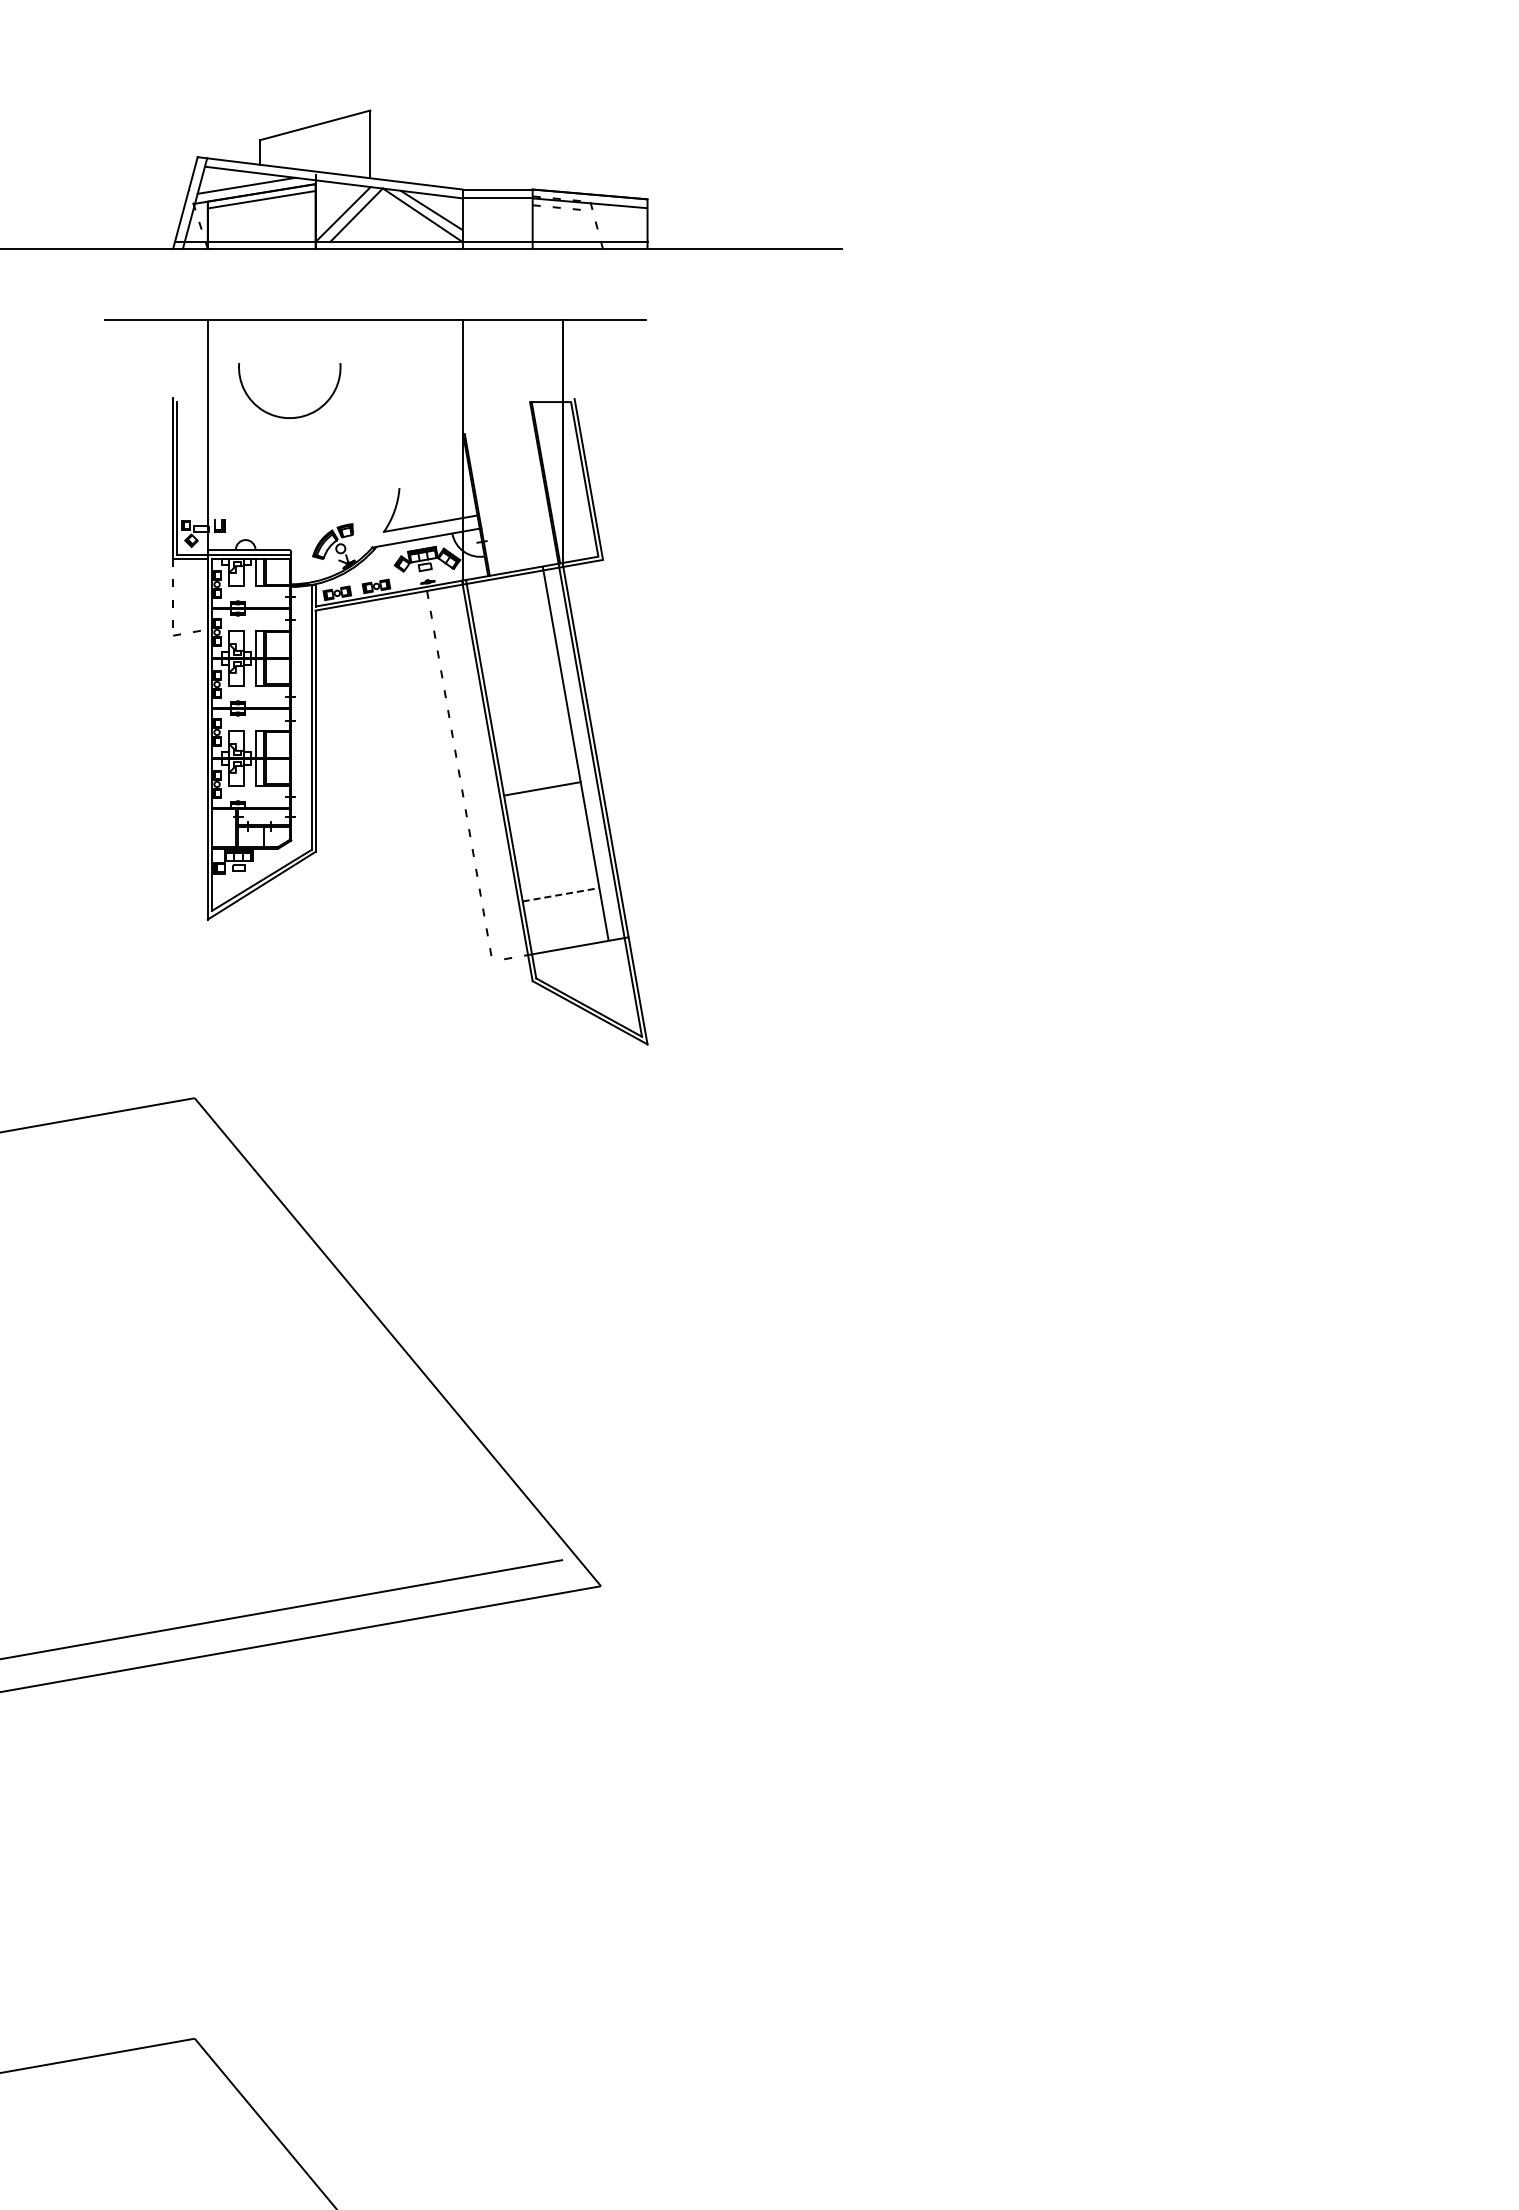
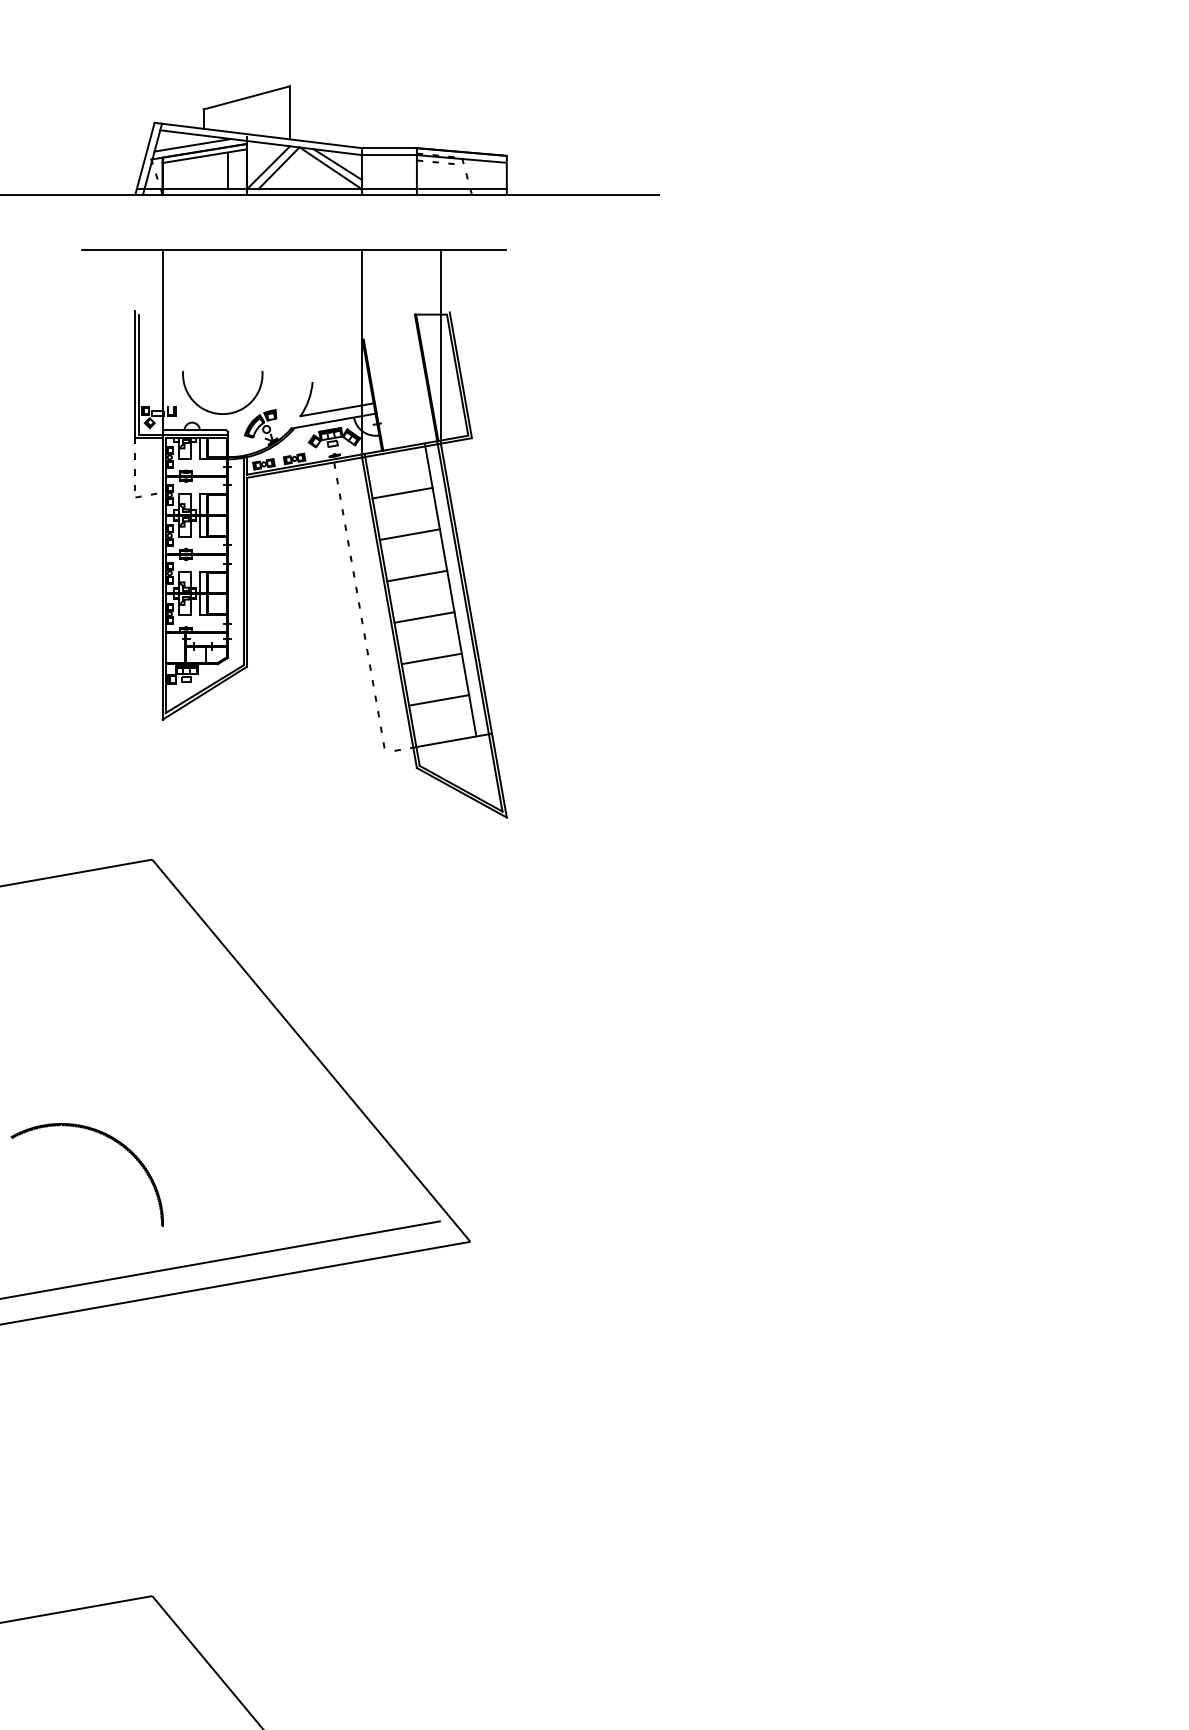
line: (291, 219) -> (228, 171), added
arc: (284, 416) -> (218, 412), moved
line: (513, 629) -> (401, 492), added
line: (523, 682) -> (409, 534), added
line: (532, 735) -> (416, 575), added
line: (551, 841) -> (431, 658), added
line: (561, 894) -> (439, 700), dashed -> solid
part: (134, 1451) -> (105, 1136), added

